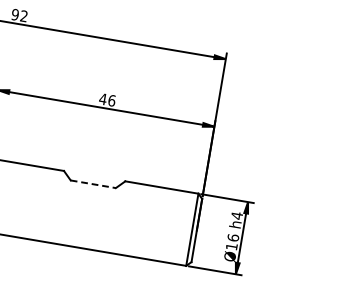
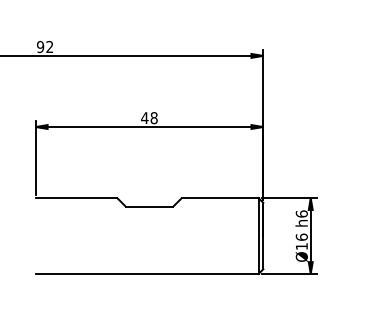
text: (111, 100) -> (153, 117), 46 -> 48
line: (93, 184) -> (149, 206), dashed -> solid
text: (236, 215) -> (301, 213), h4 -> h6

